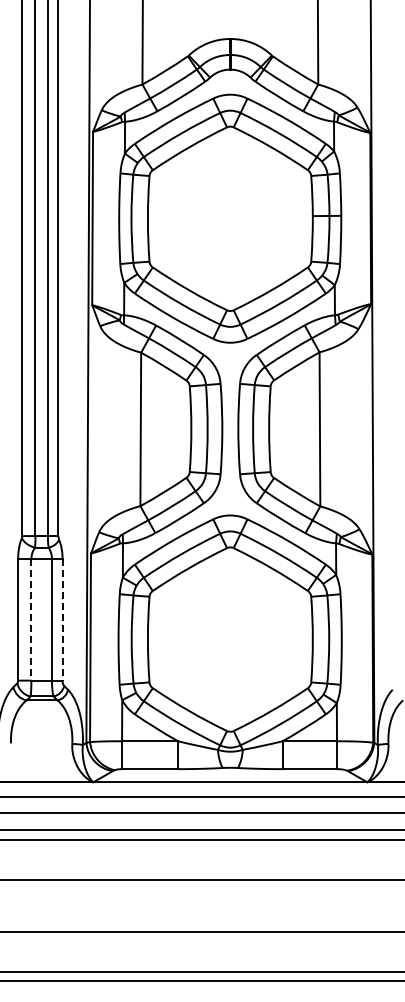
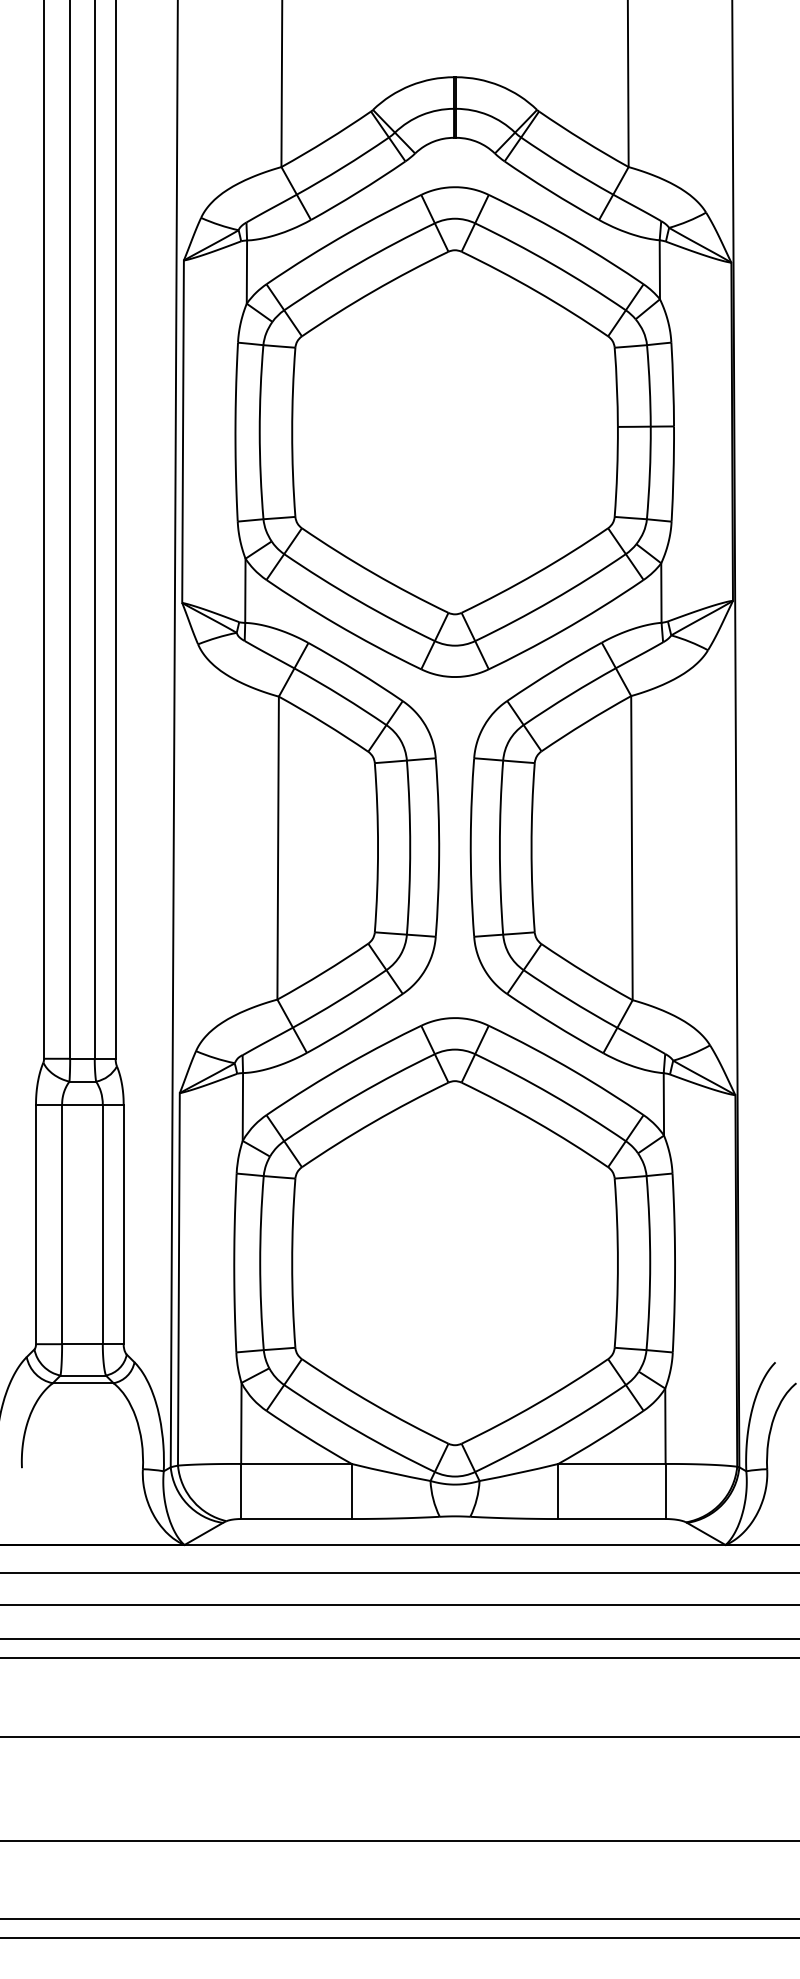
line: (31, 619) -> (62, 1223), dashed -> solid
line: (62, 619) -> (123, 1223), dashed -> solid

